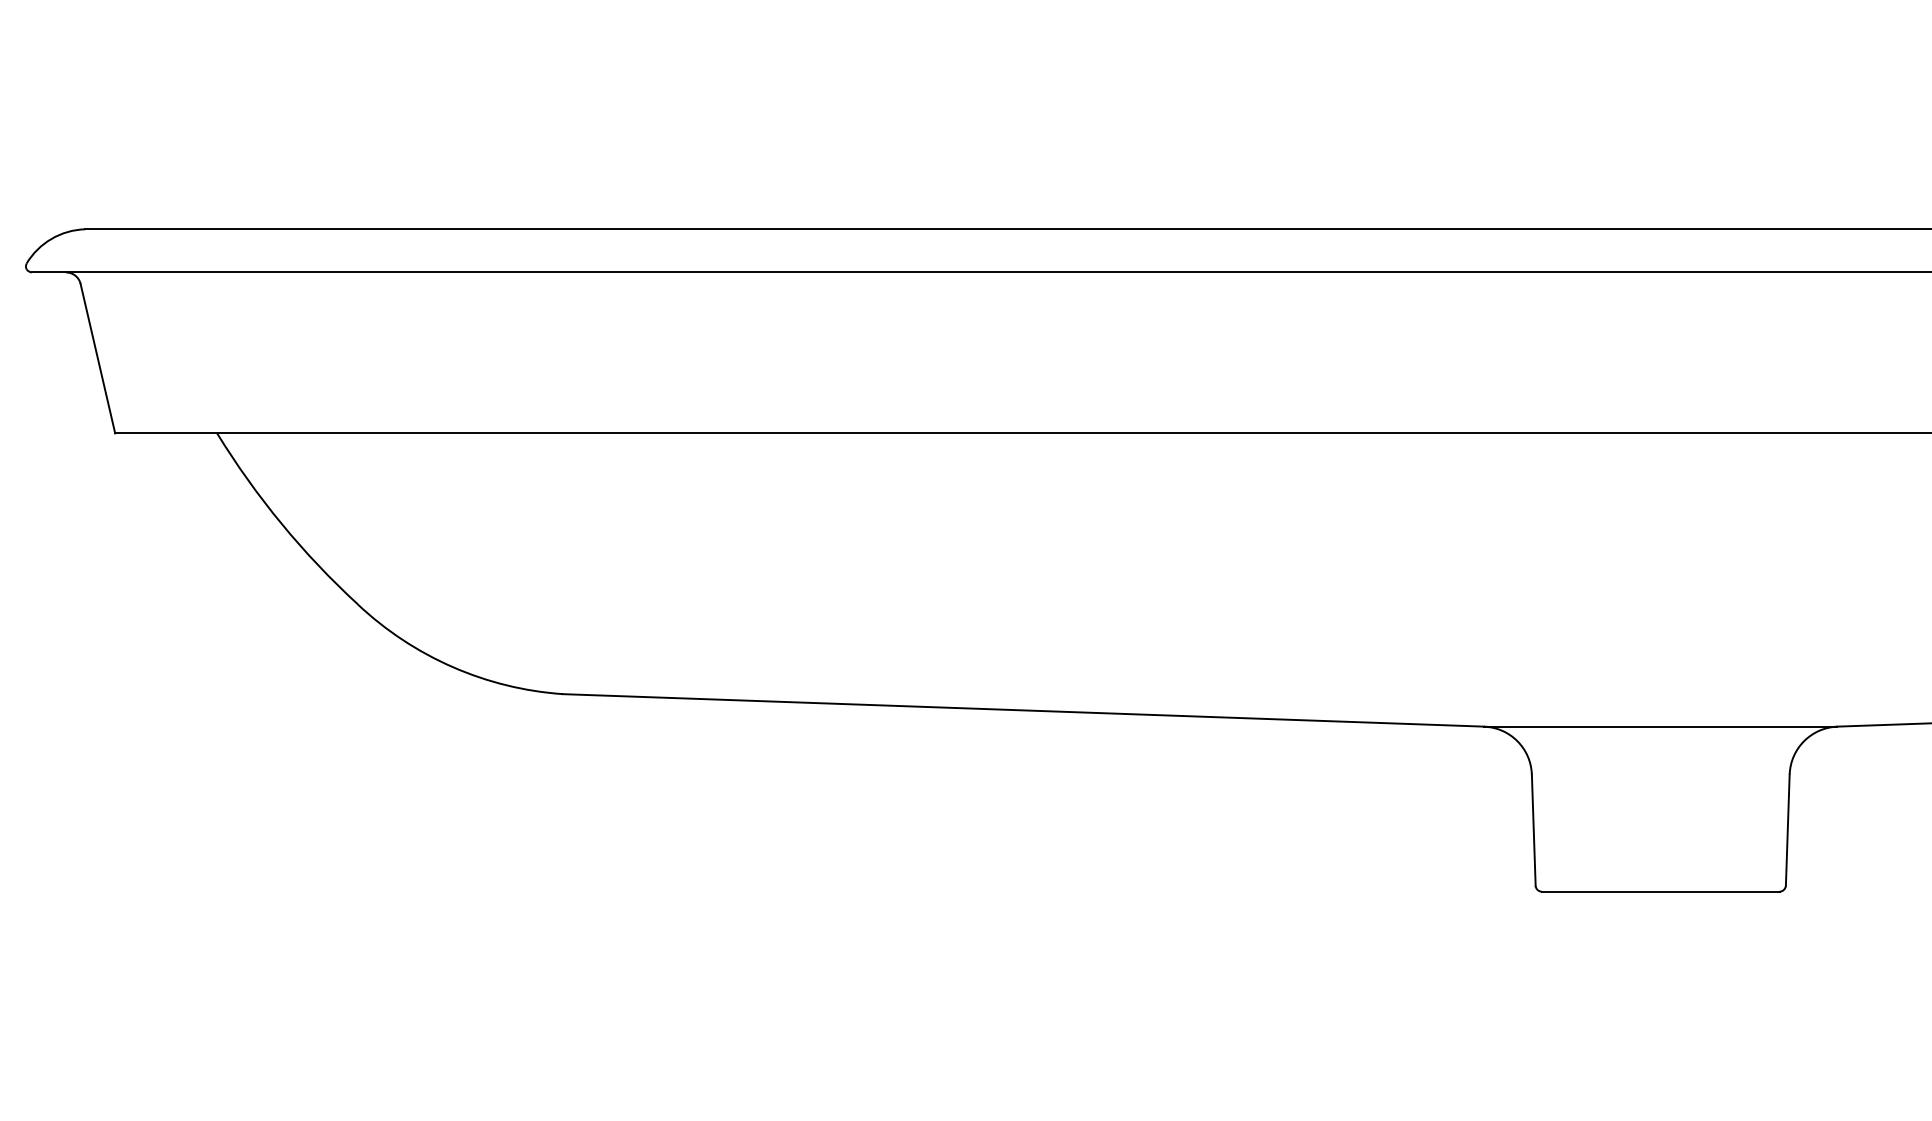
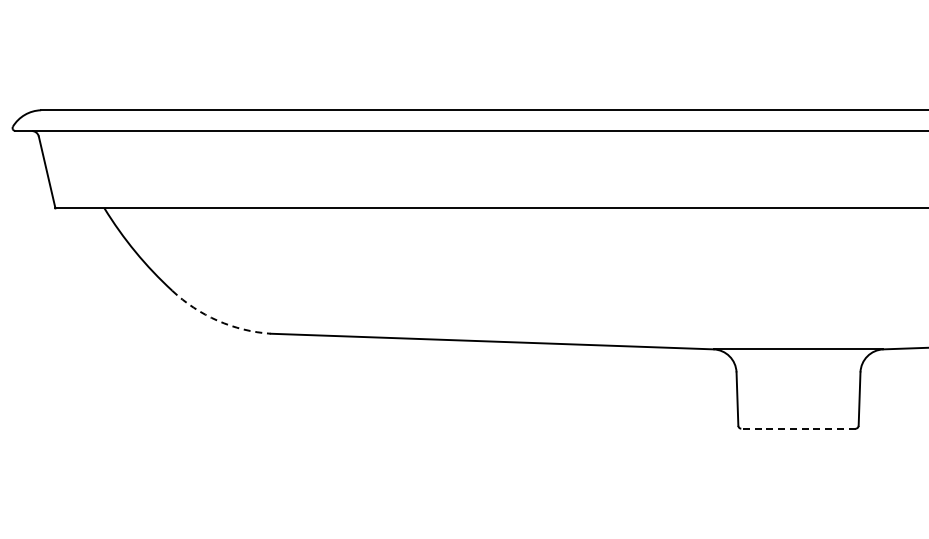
arc: (452, 666) -> (217, 320), solid -> dashed
line: (1658, 891) -> (797, 428), solid -> dashed

